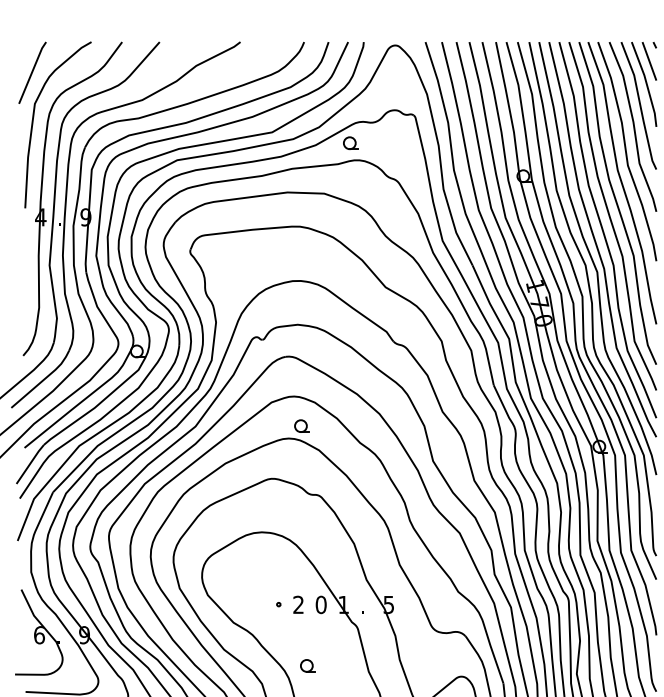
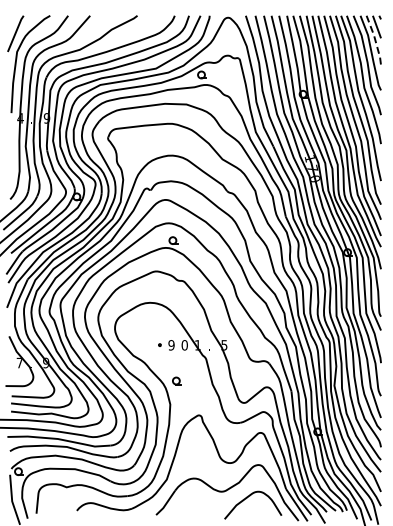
line: (646, 84) -> (375, 40), solid -> dashed
text: (298, 605) -> (171, 345), 2 -> 9
text: (38, 634) -> (19, 362), 6 -> 7

